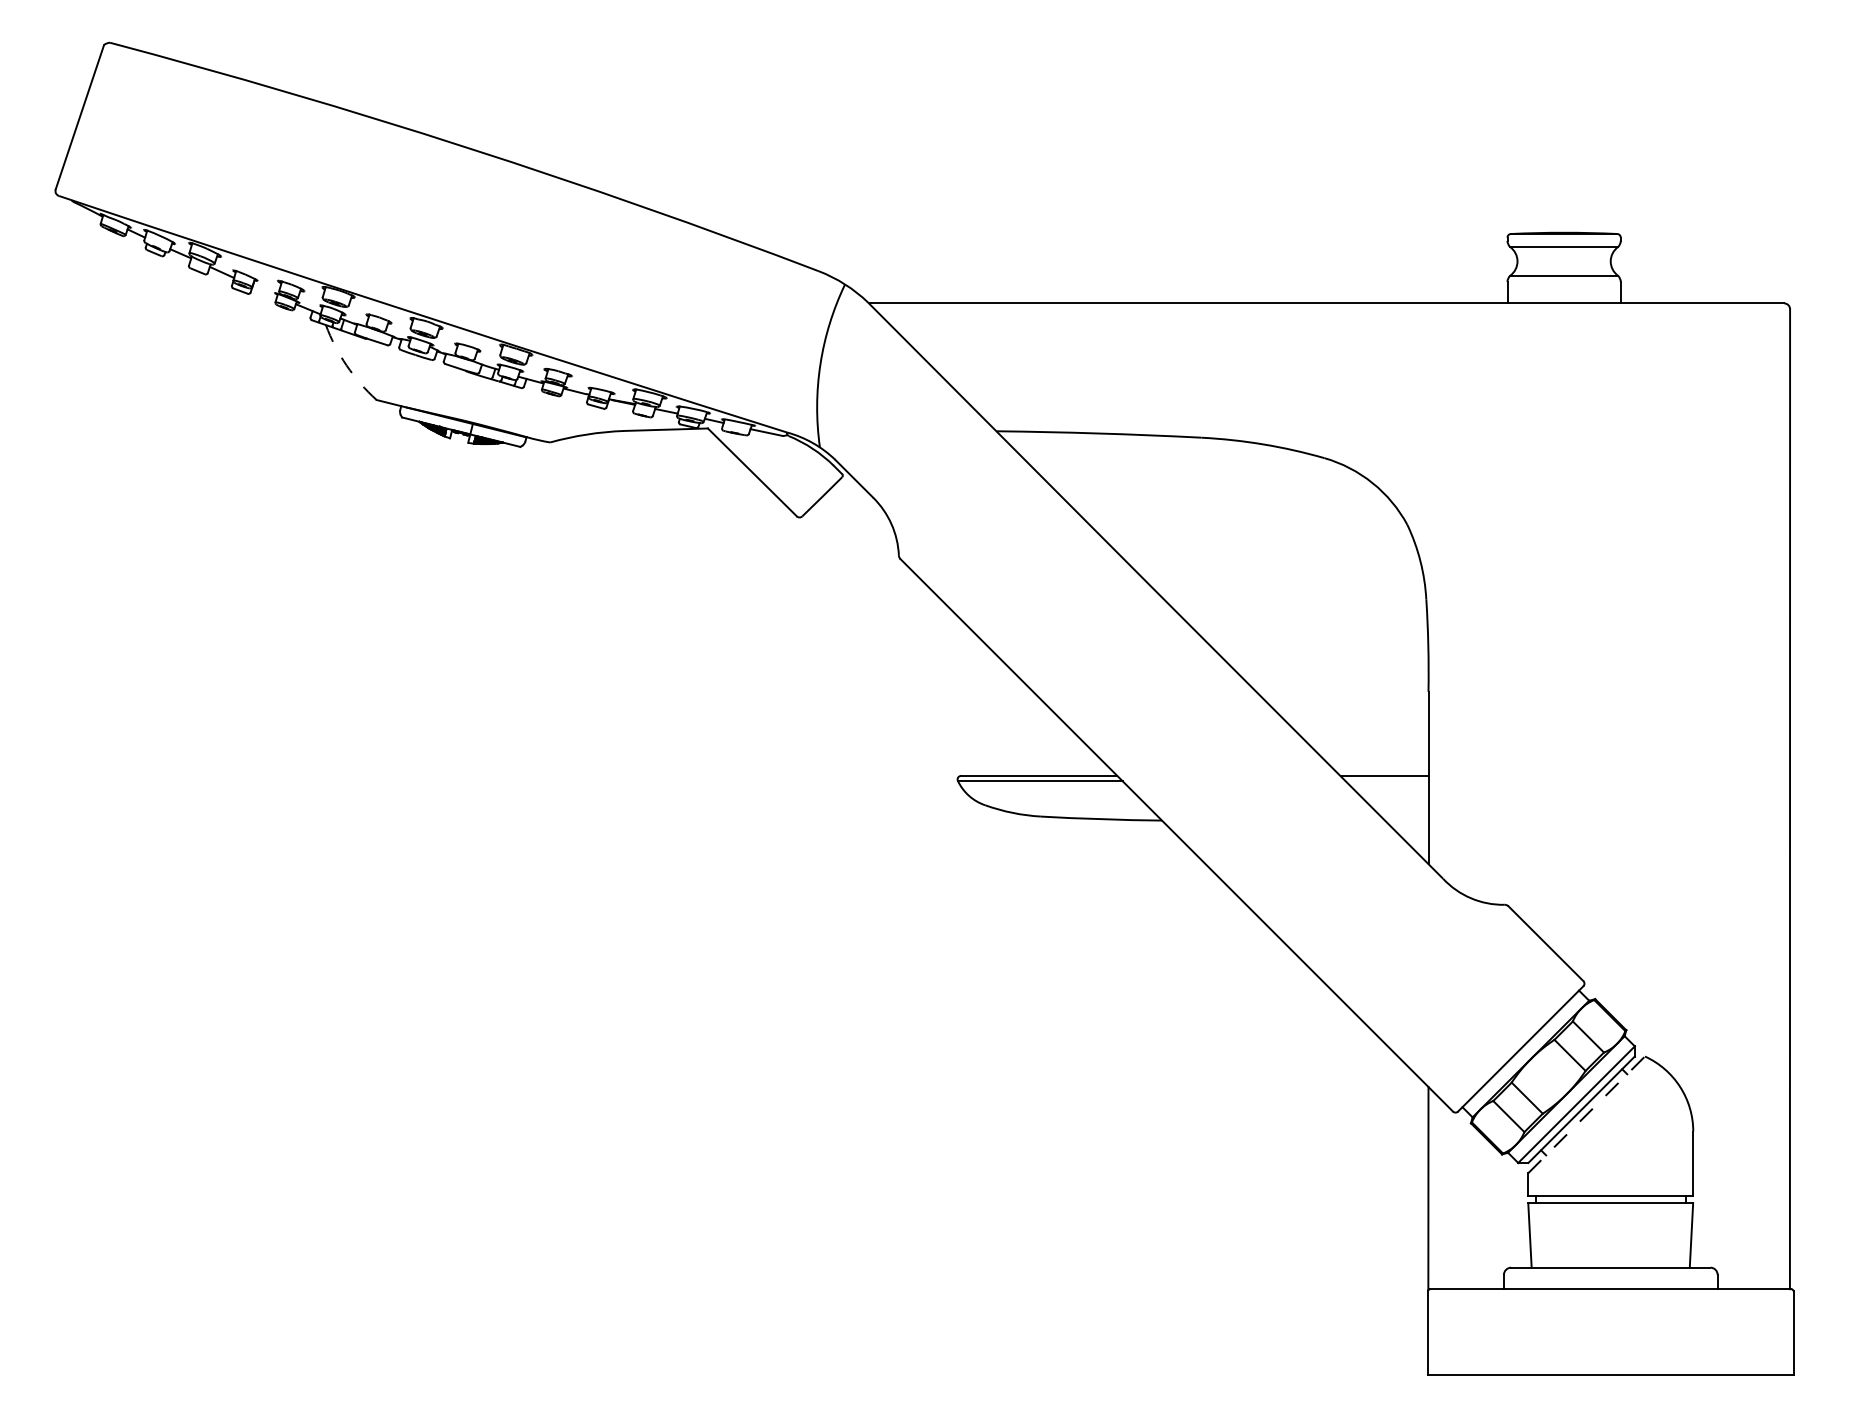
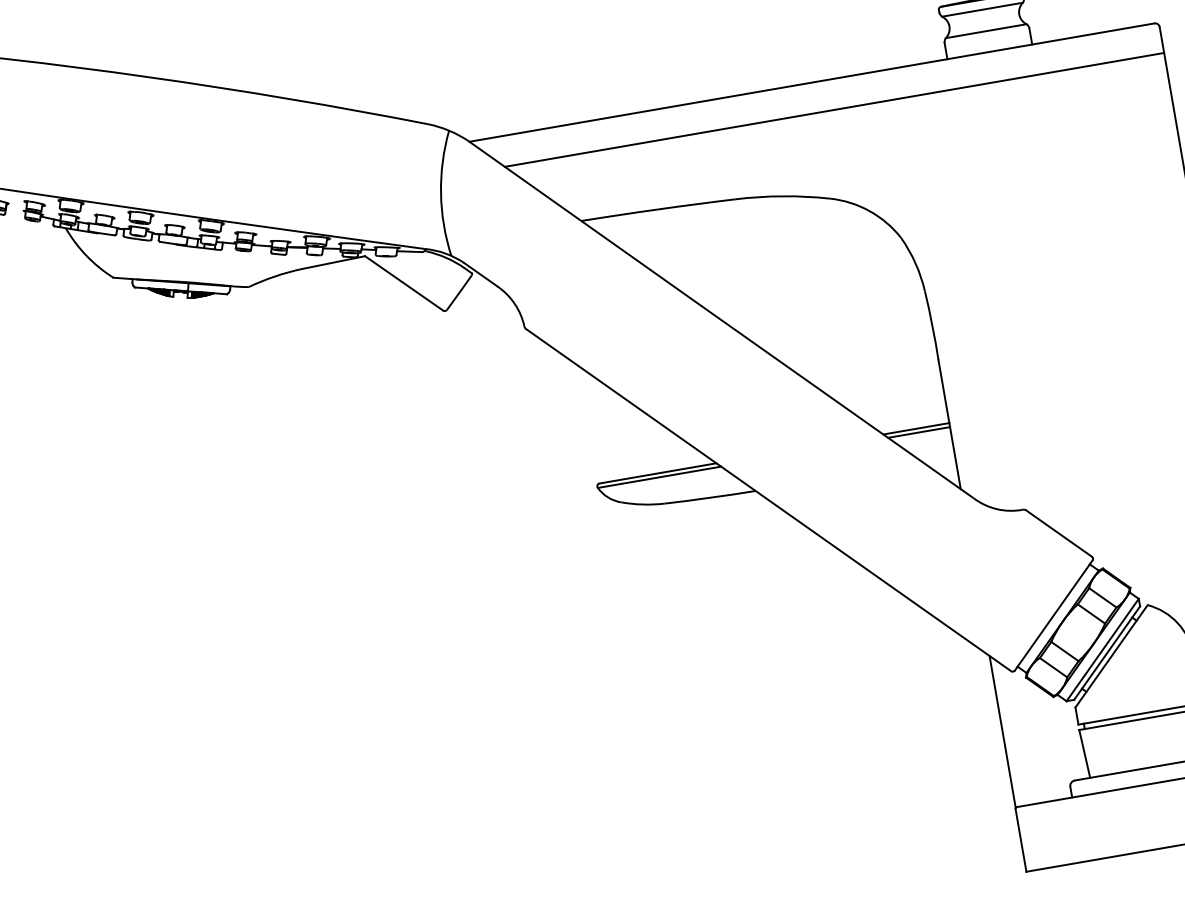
line: (1349, 343) -> (834, 109), added
arc: (346, 365) -> (86, 255), dashed -> solid
line: (1387, 781) -> (919, 432), added
line: (1587, 1114) -> (1112, 655), dashed -> solid

